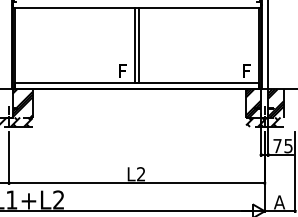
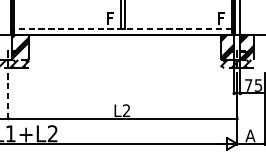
line: (136, 82) -> (122, 28), solid -> dashed
line: (9, 158) -> (8, 96), solid -> dashed

